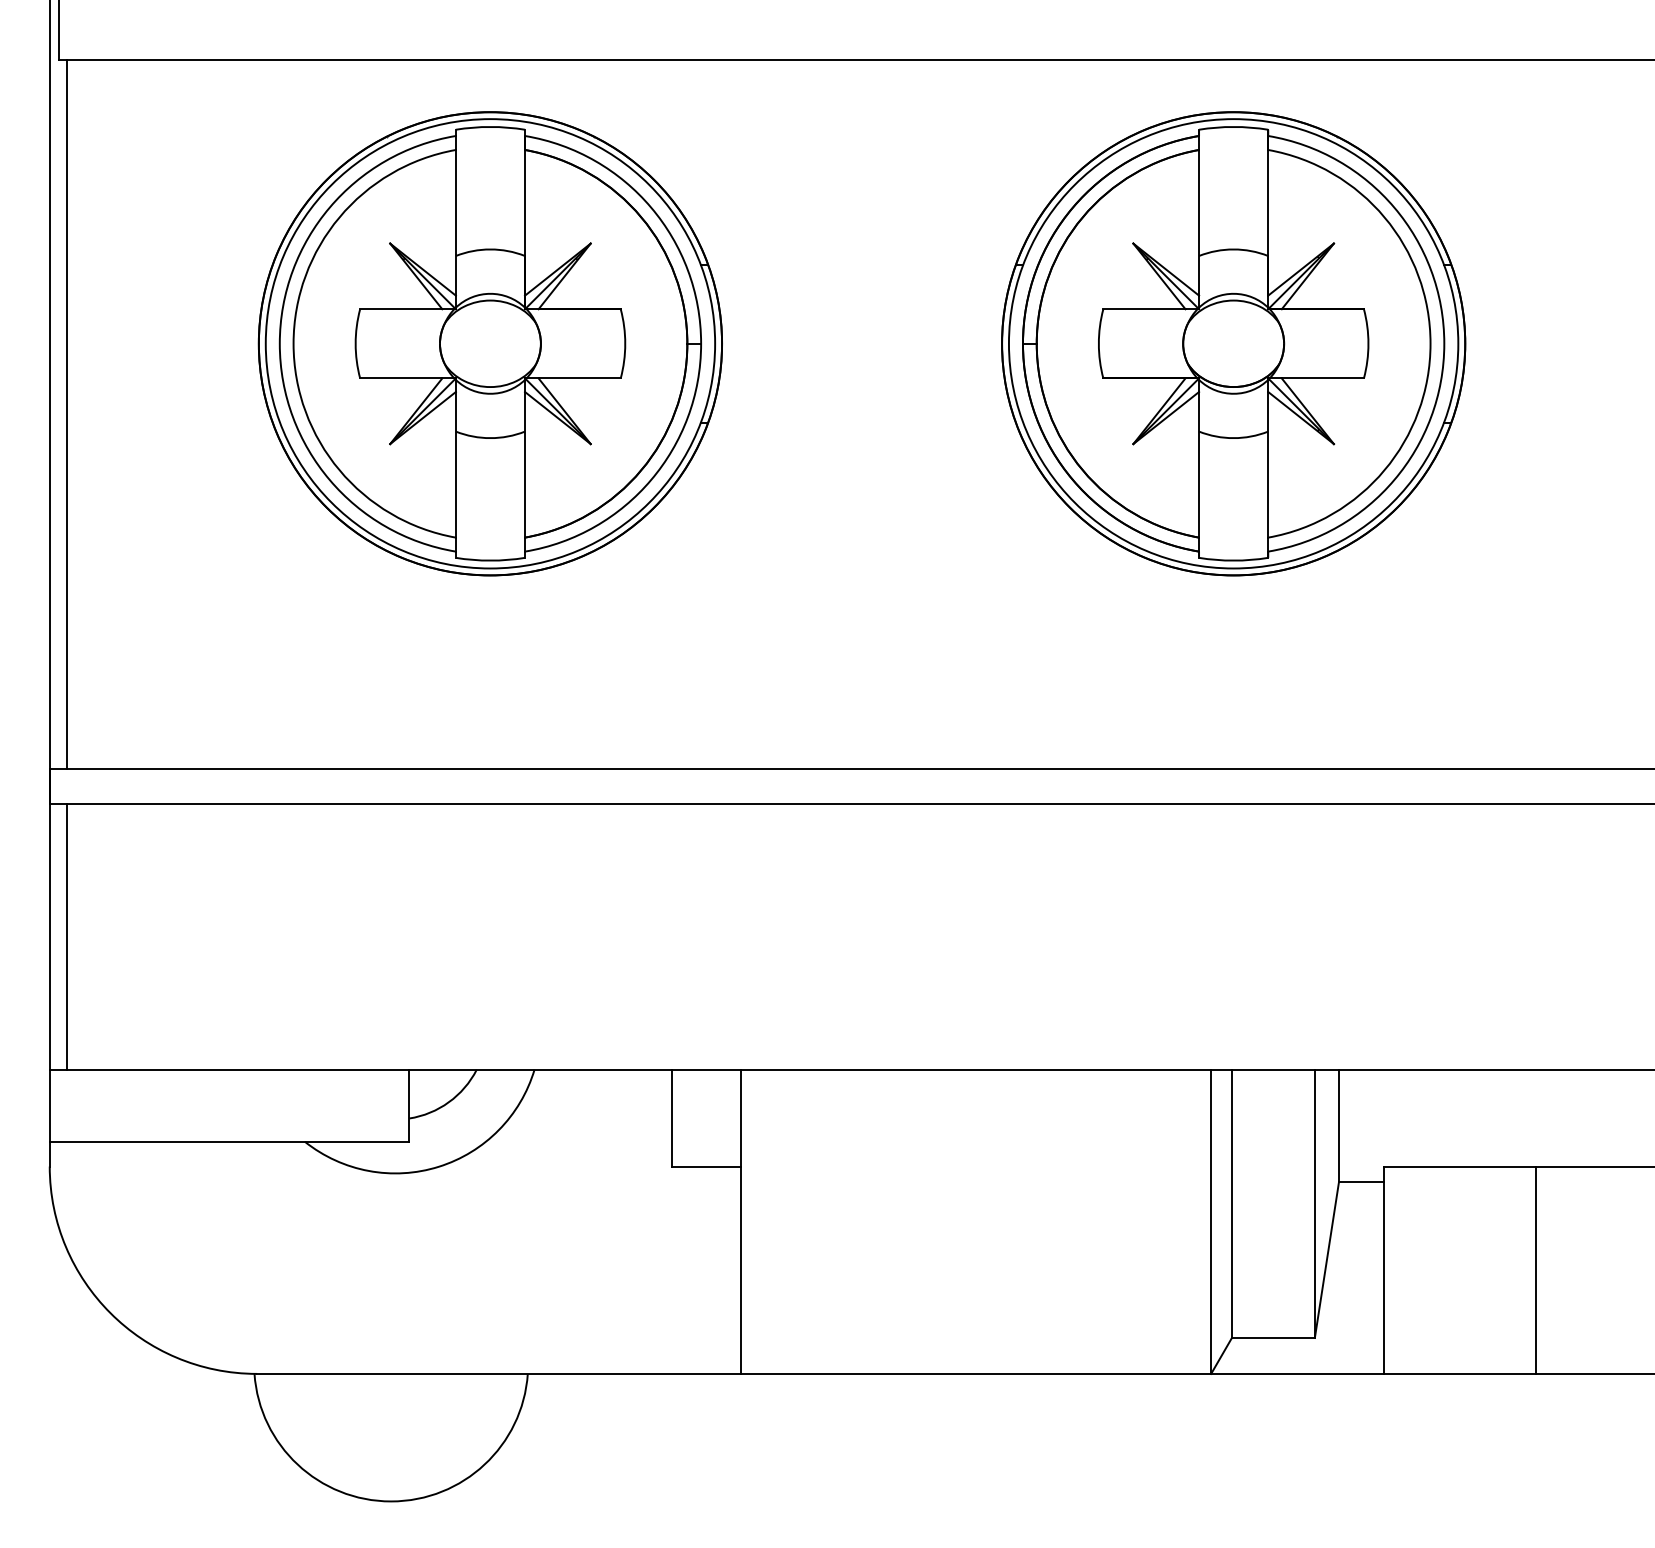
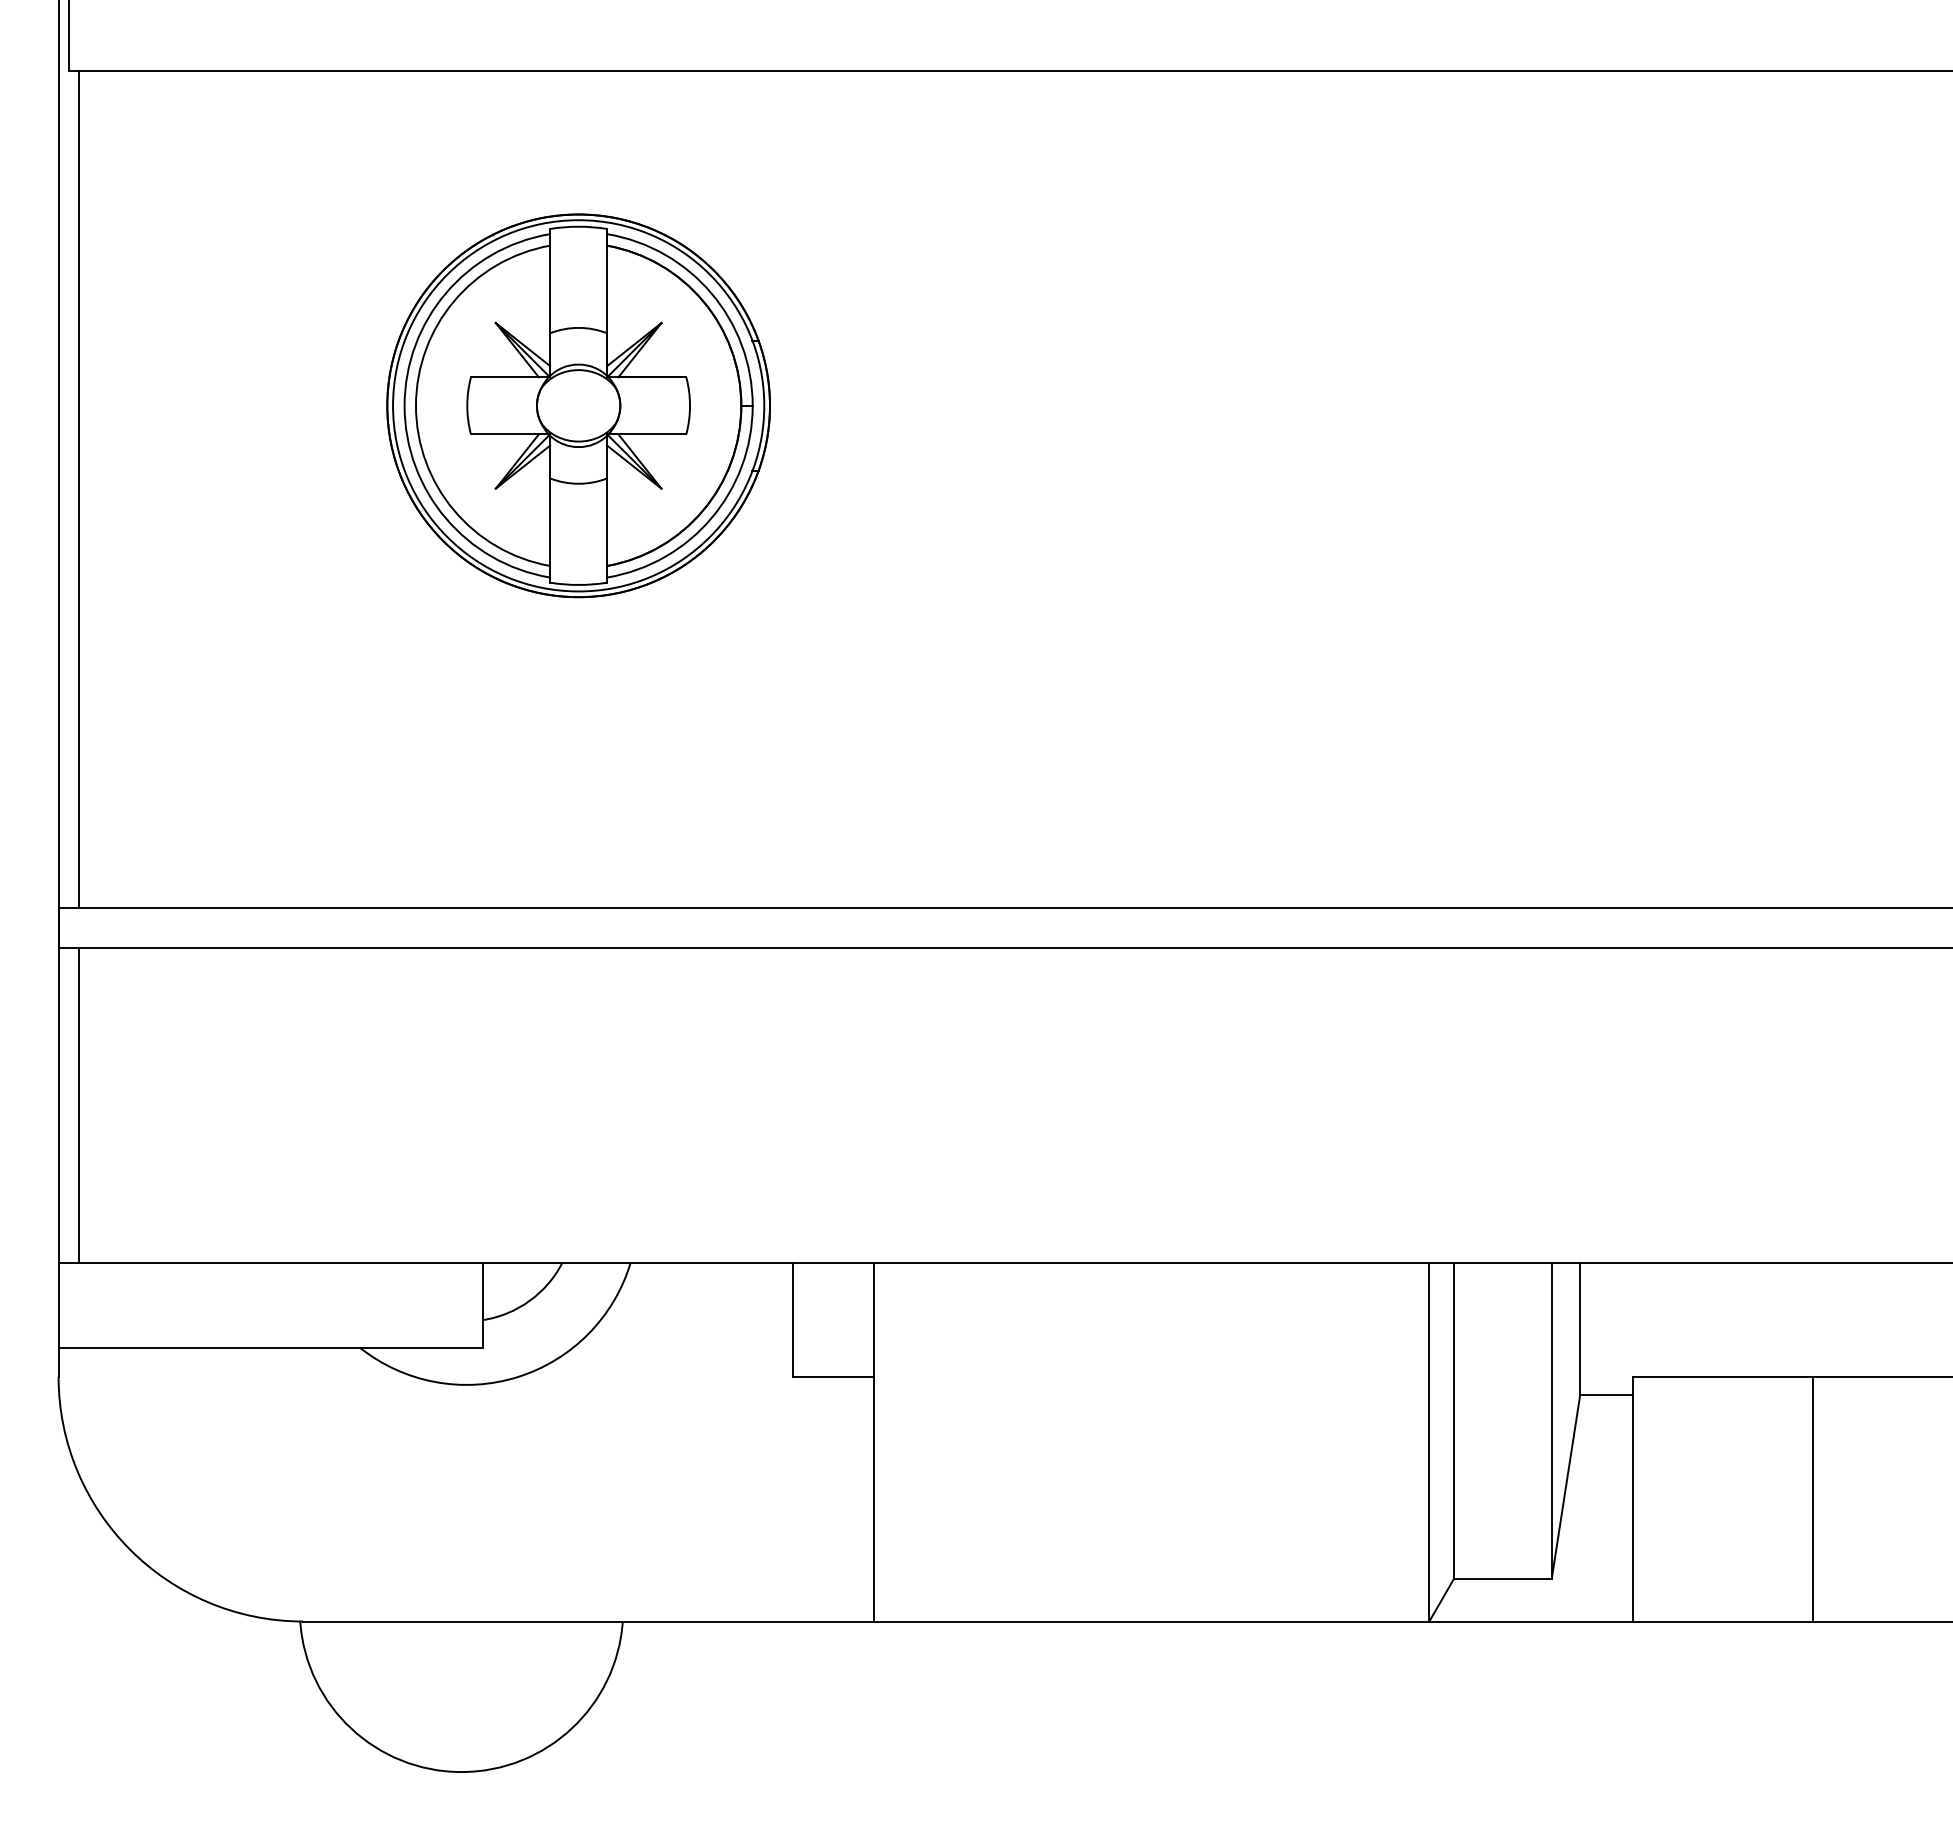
part: (490, 343) -> (578, 405), size x0.7
part: (1233, 343) -> (1455, 405), removed

